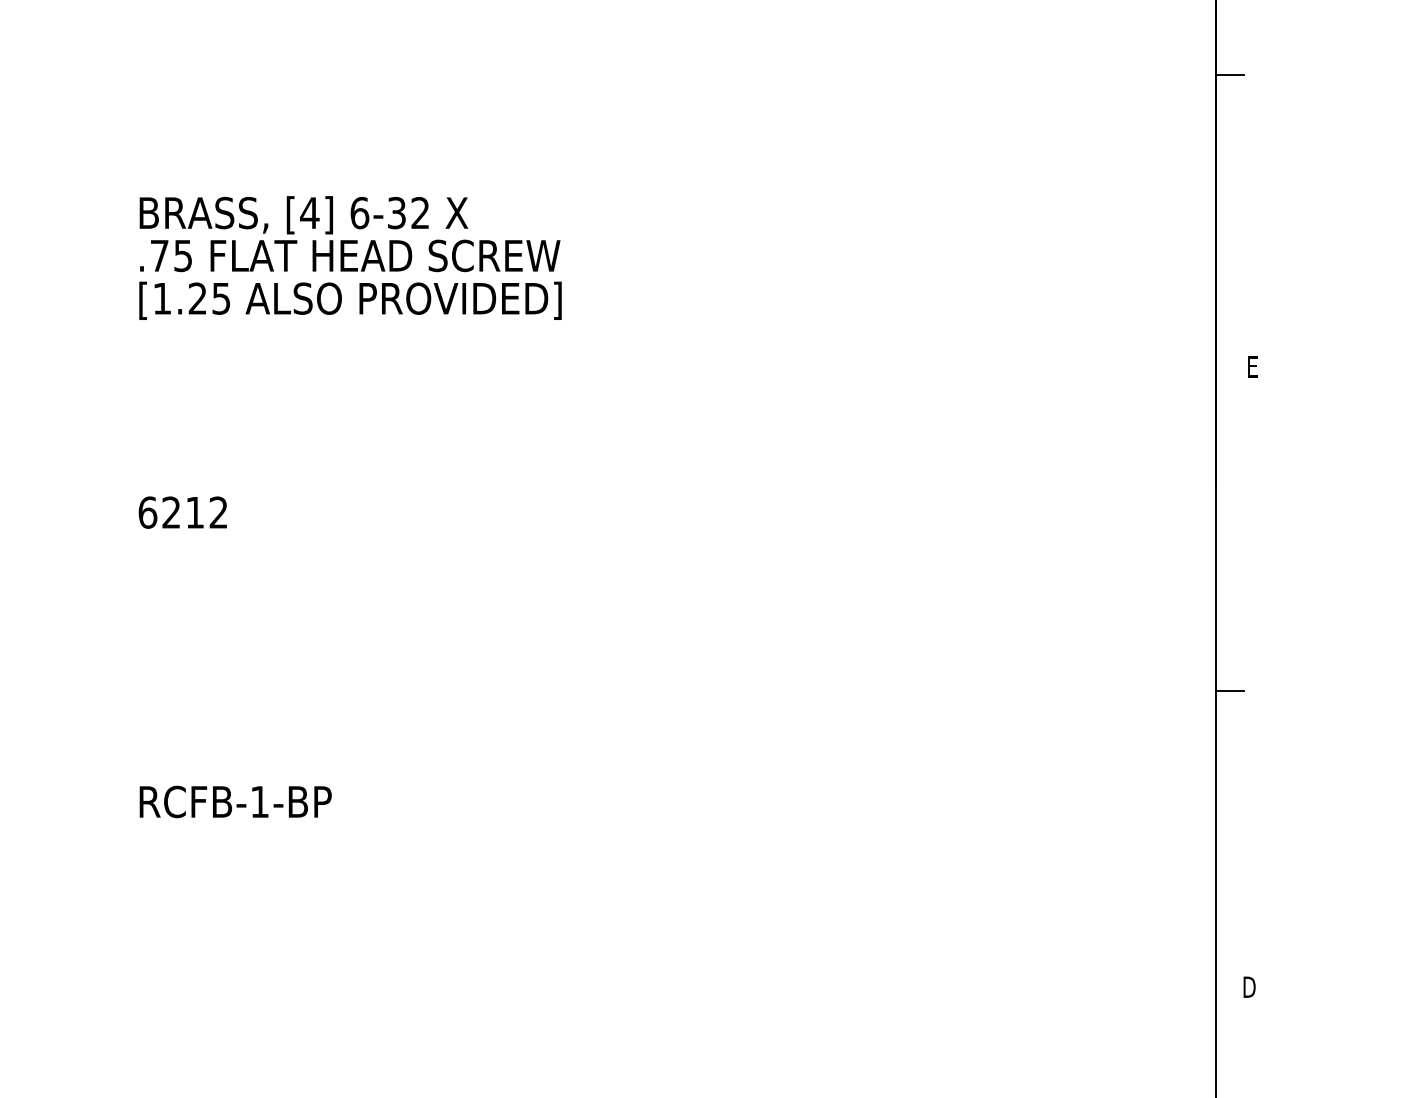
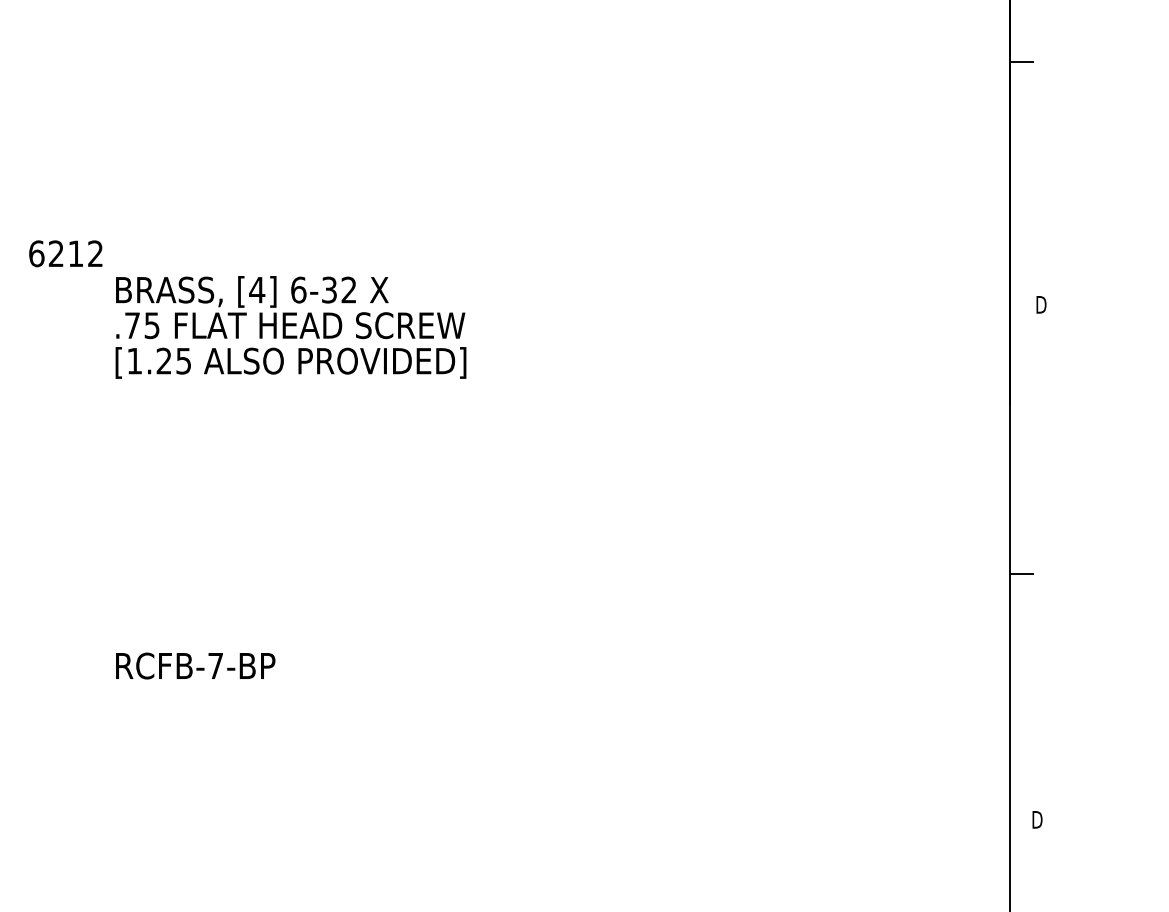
text: (349, 258) -> (290, 327), moved
text: (1254, 366) -> (1041, 304), E -> D
text: (182, 512) -> (65, 253), moved
text: (259, 801) -> (215, 665), RCFB-1-BP -> RCFB-7-BP

